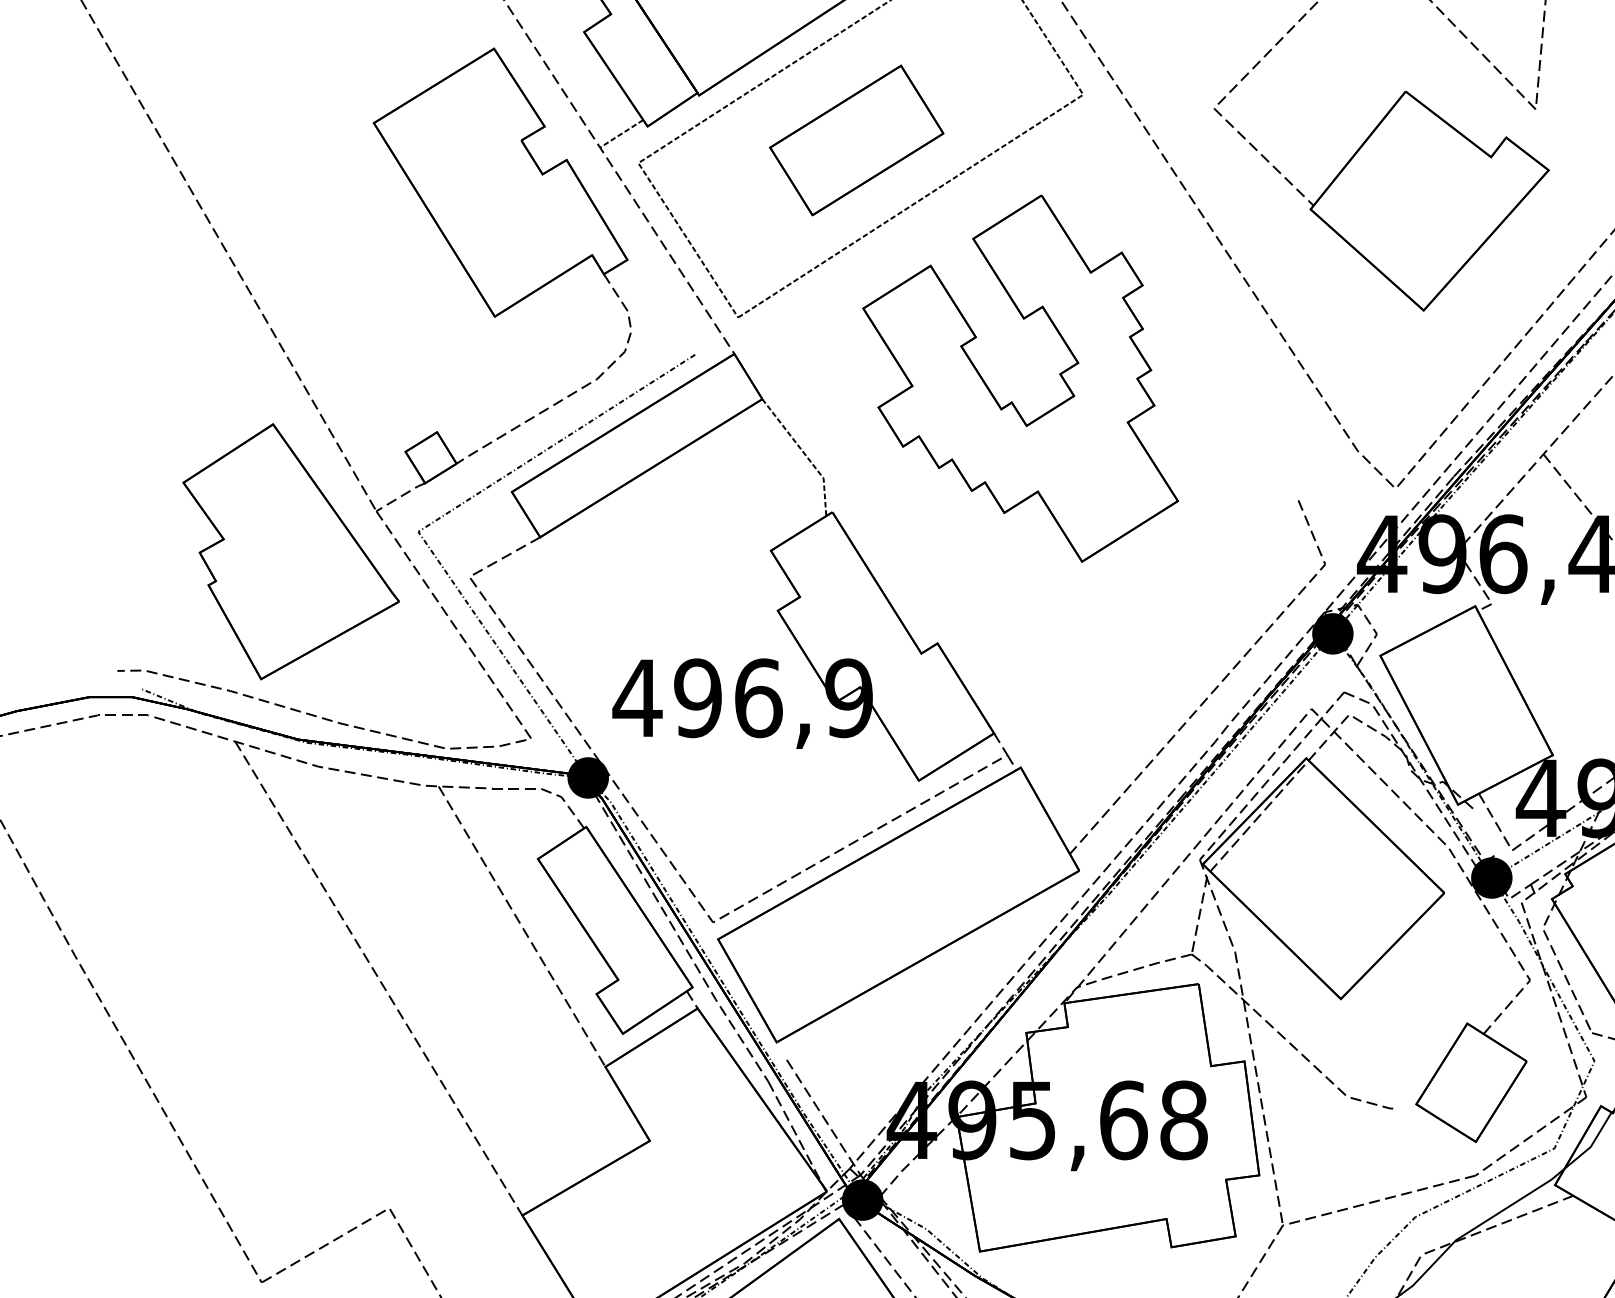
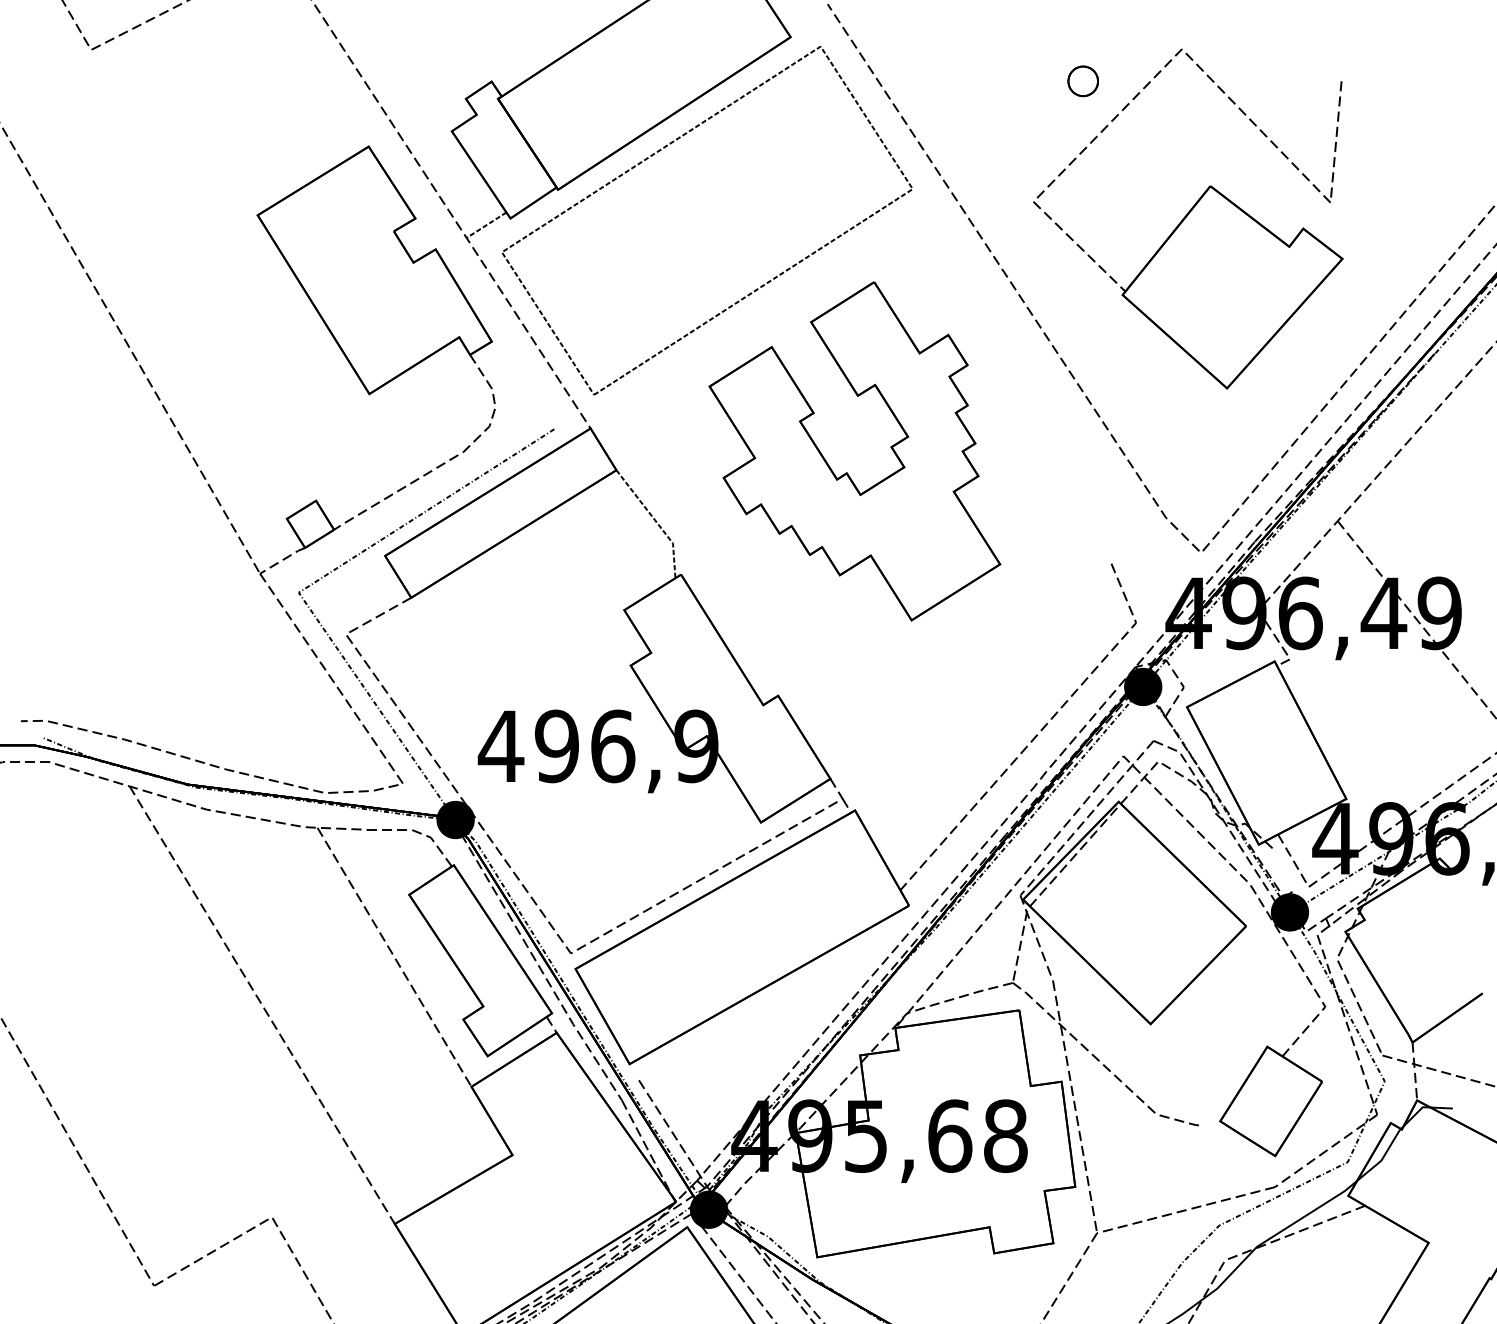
part: (856, 140) -> (703, 231), removed
part: (290, 551) -> (180, 610), removed

